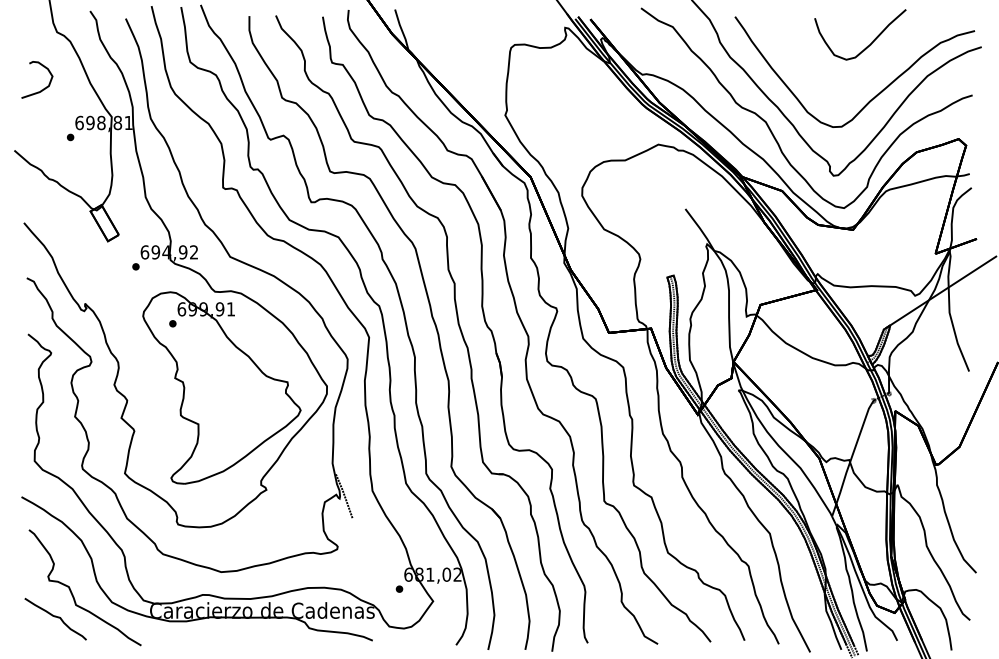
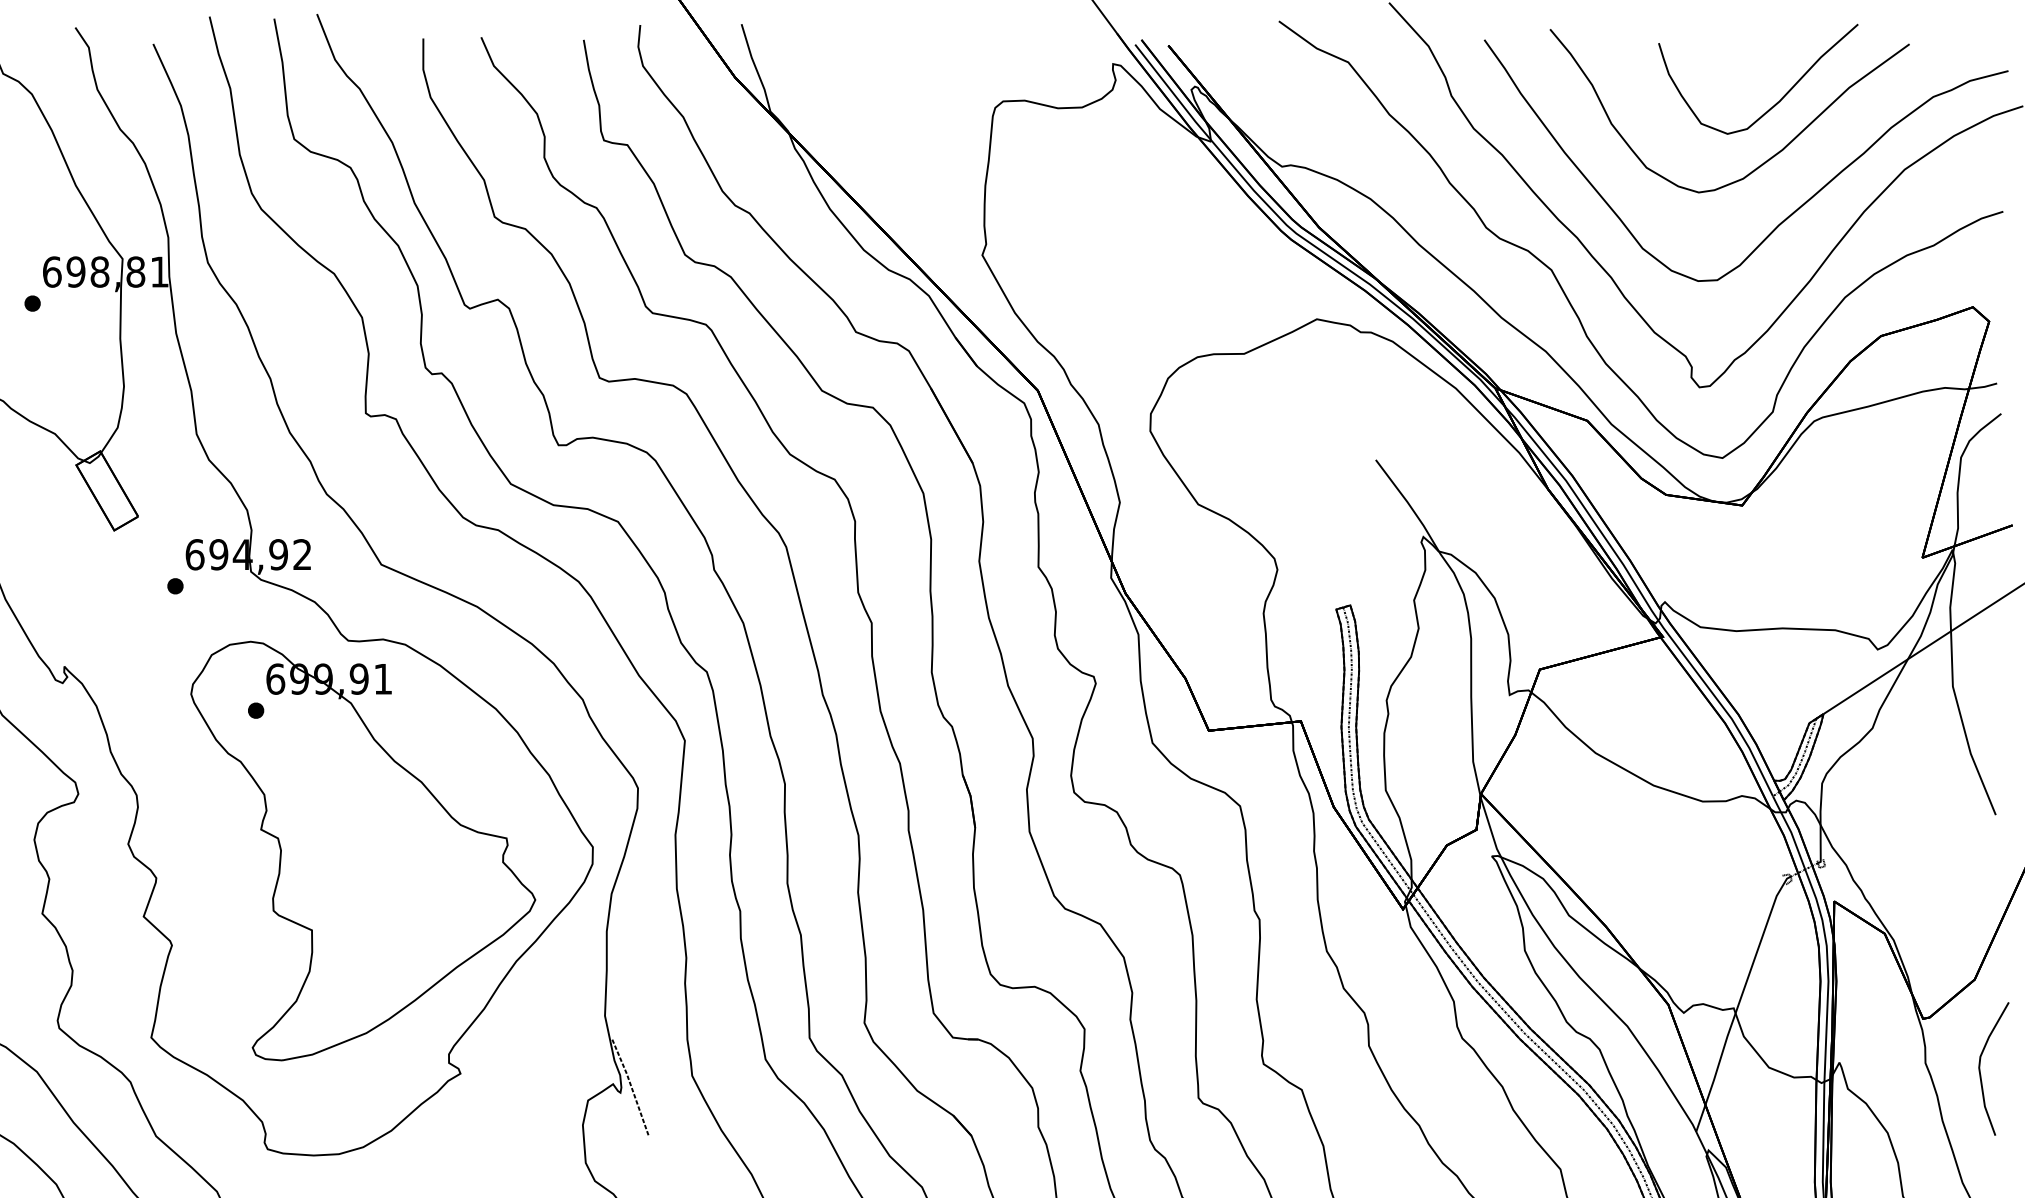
curve: (863, 71) -> (1764, 159), added
curve: (962, 487) -> (1981, 1068), added

